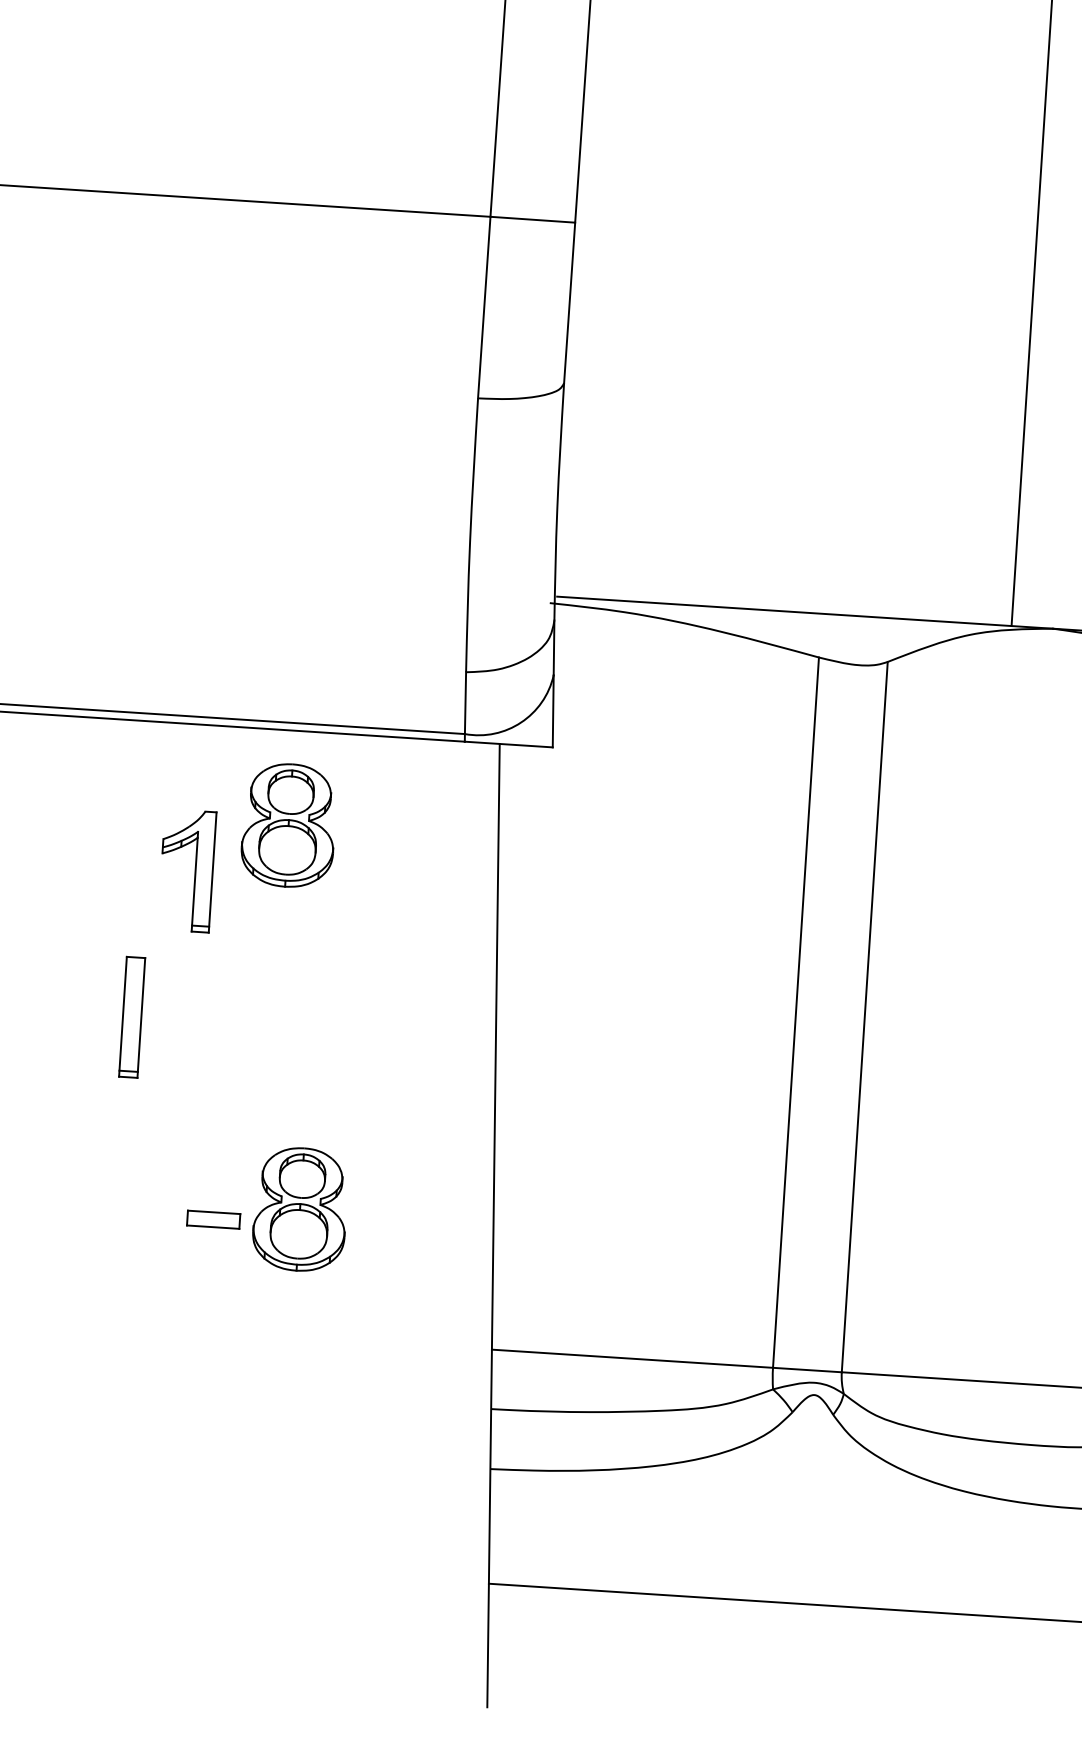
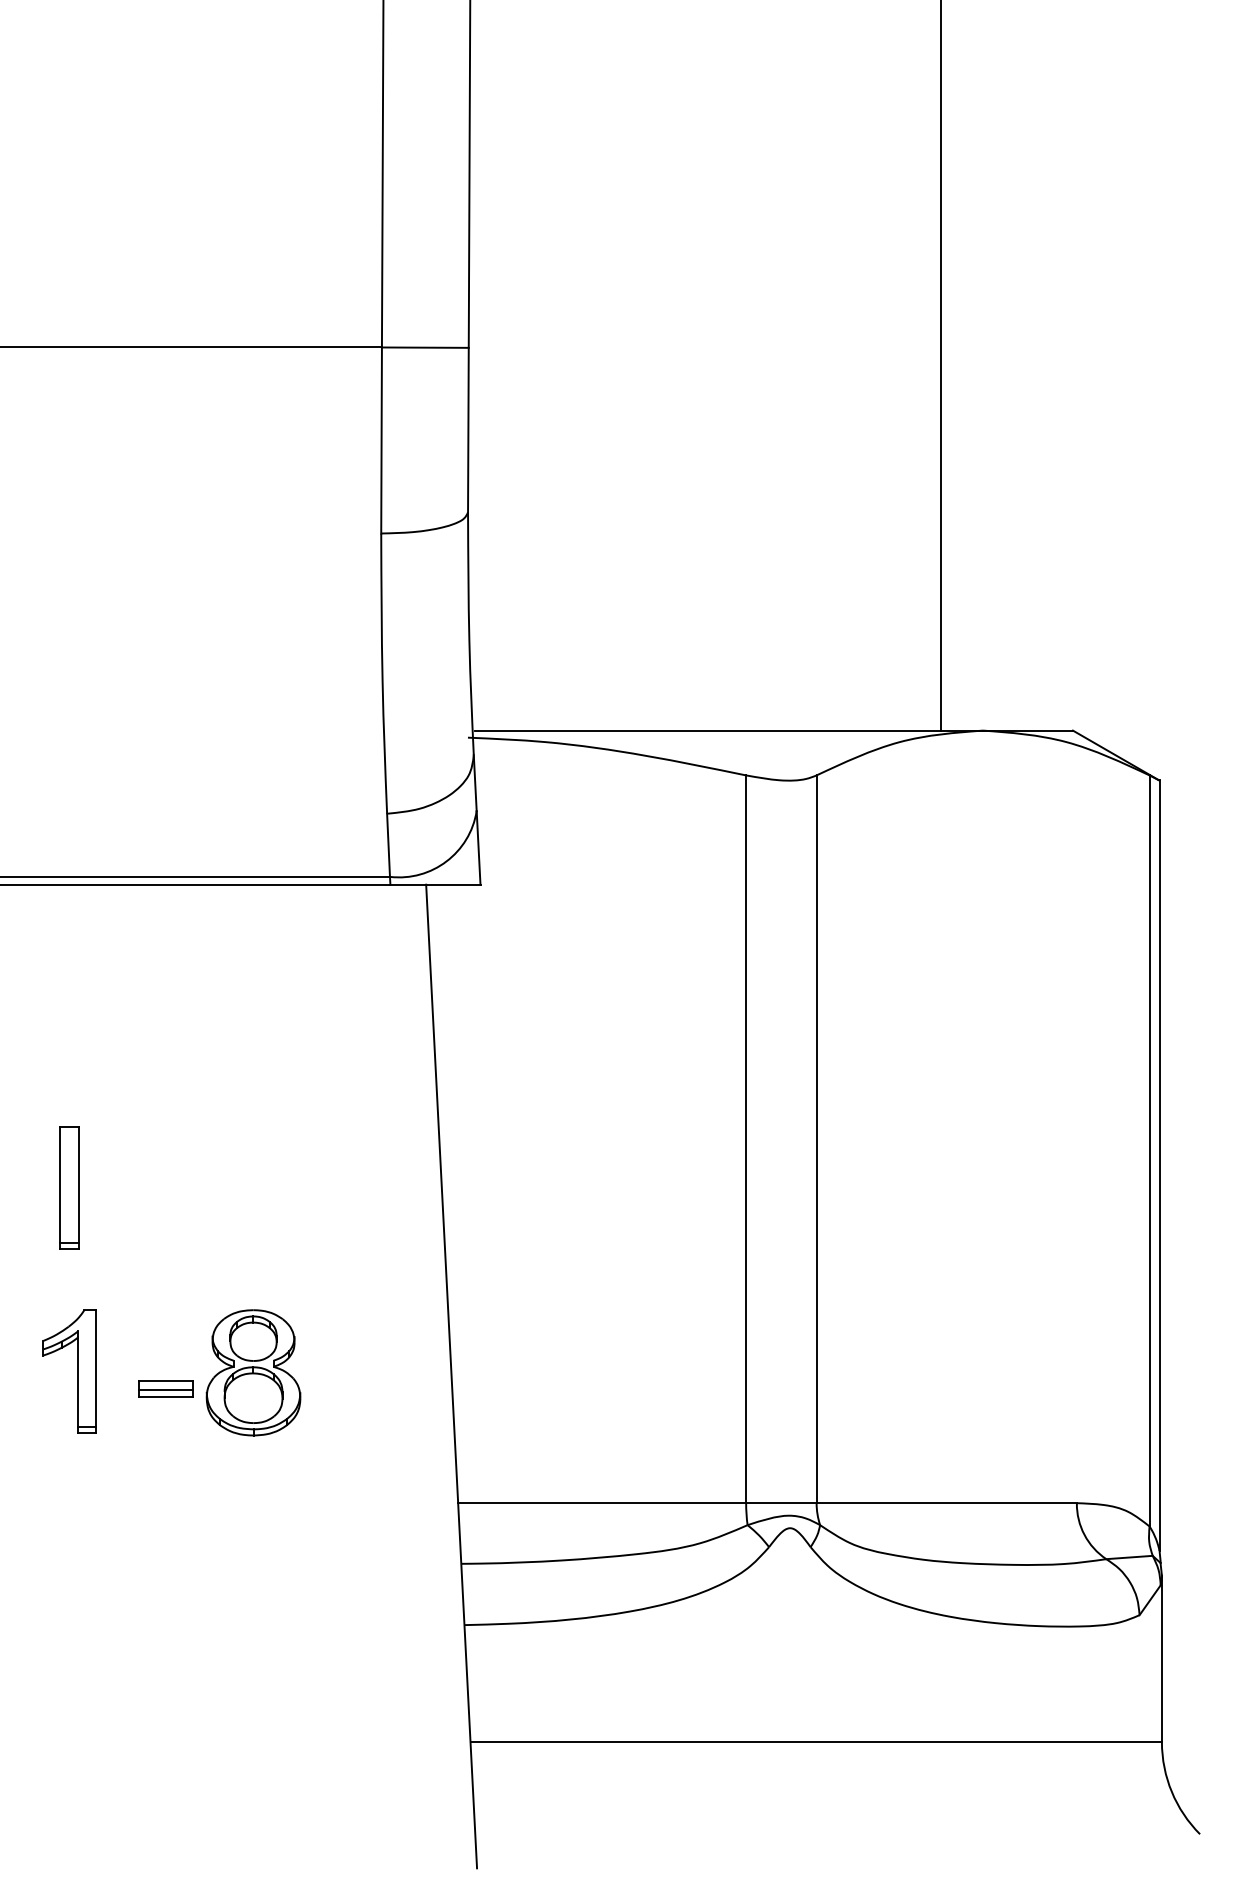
part: (288, 825) -> (216, 981), removed
part: (194, 871) -> (77, 1371), moved
line: (213, 1221) -> (165, 1390), added

